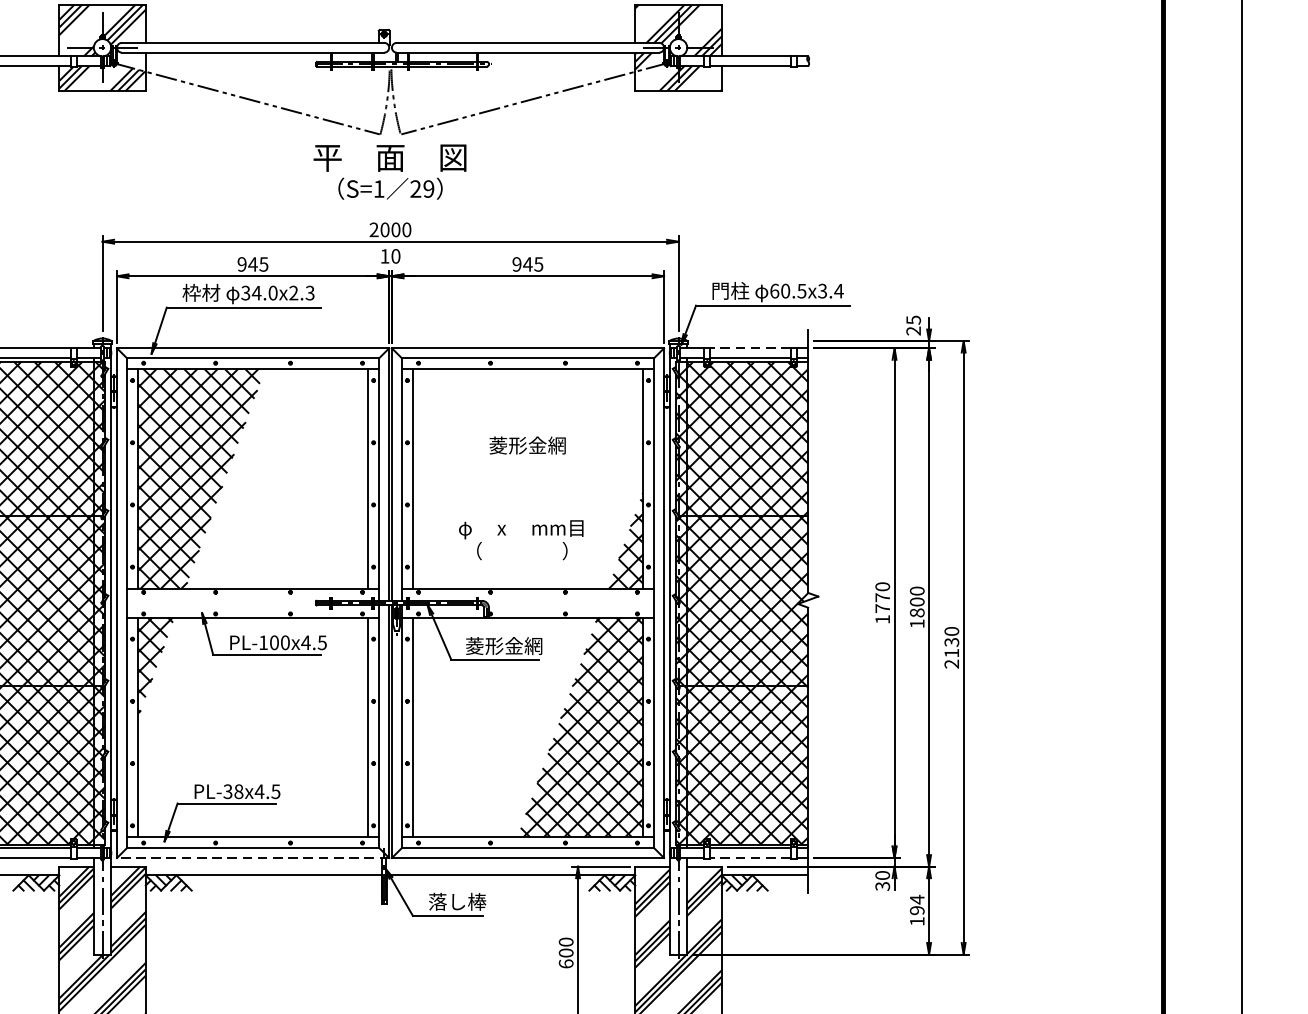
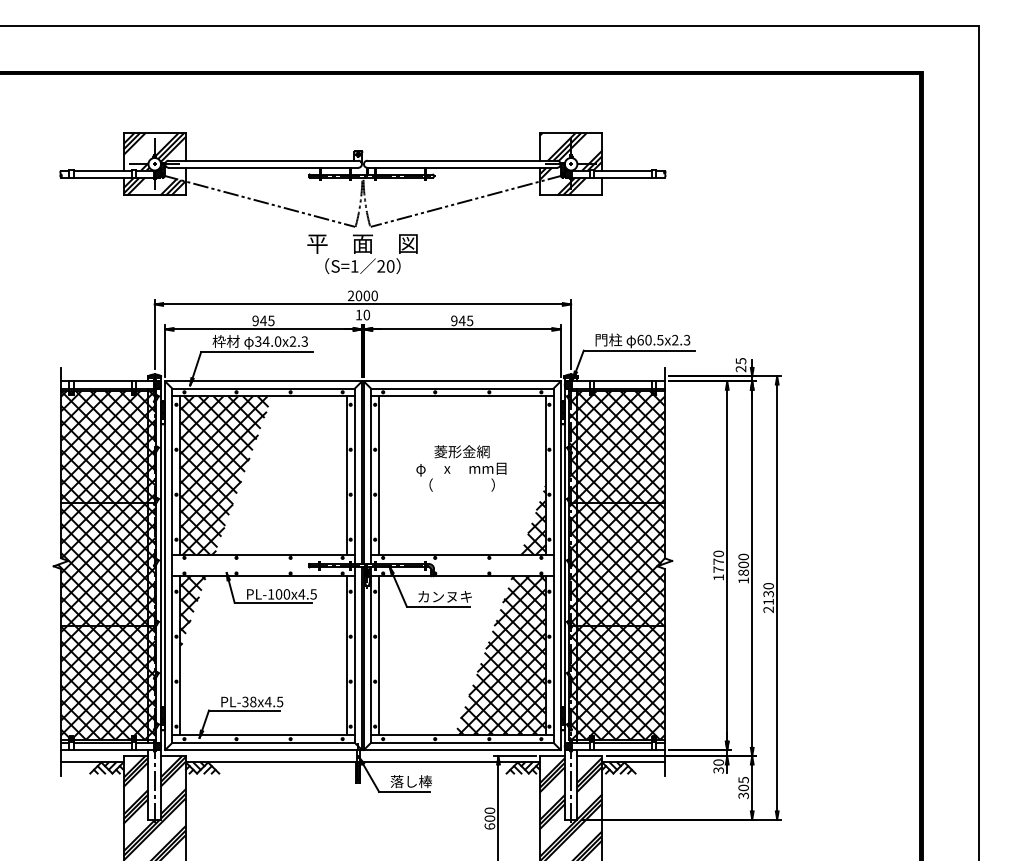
text: (428, 189) -> (390, 266), 29 -> 20
text: (831, 290) -> (681, 339), 60.5x3.4 -> 60.5x2.3
line: (749, 348) -> (622, 381), dashed -> solid
text: (521, 539) -> (461, 476), moved
text: (503, 645) -> (444, 596), 菱形金網 -> カンヌキ
line: (252, 857) -> (263, 749), dashed -> solid
line: (749, 857) -> (622, 749), dashed -> solid
text: (917, 909) -> (743, 787), 194 -> 305

